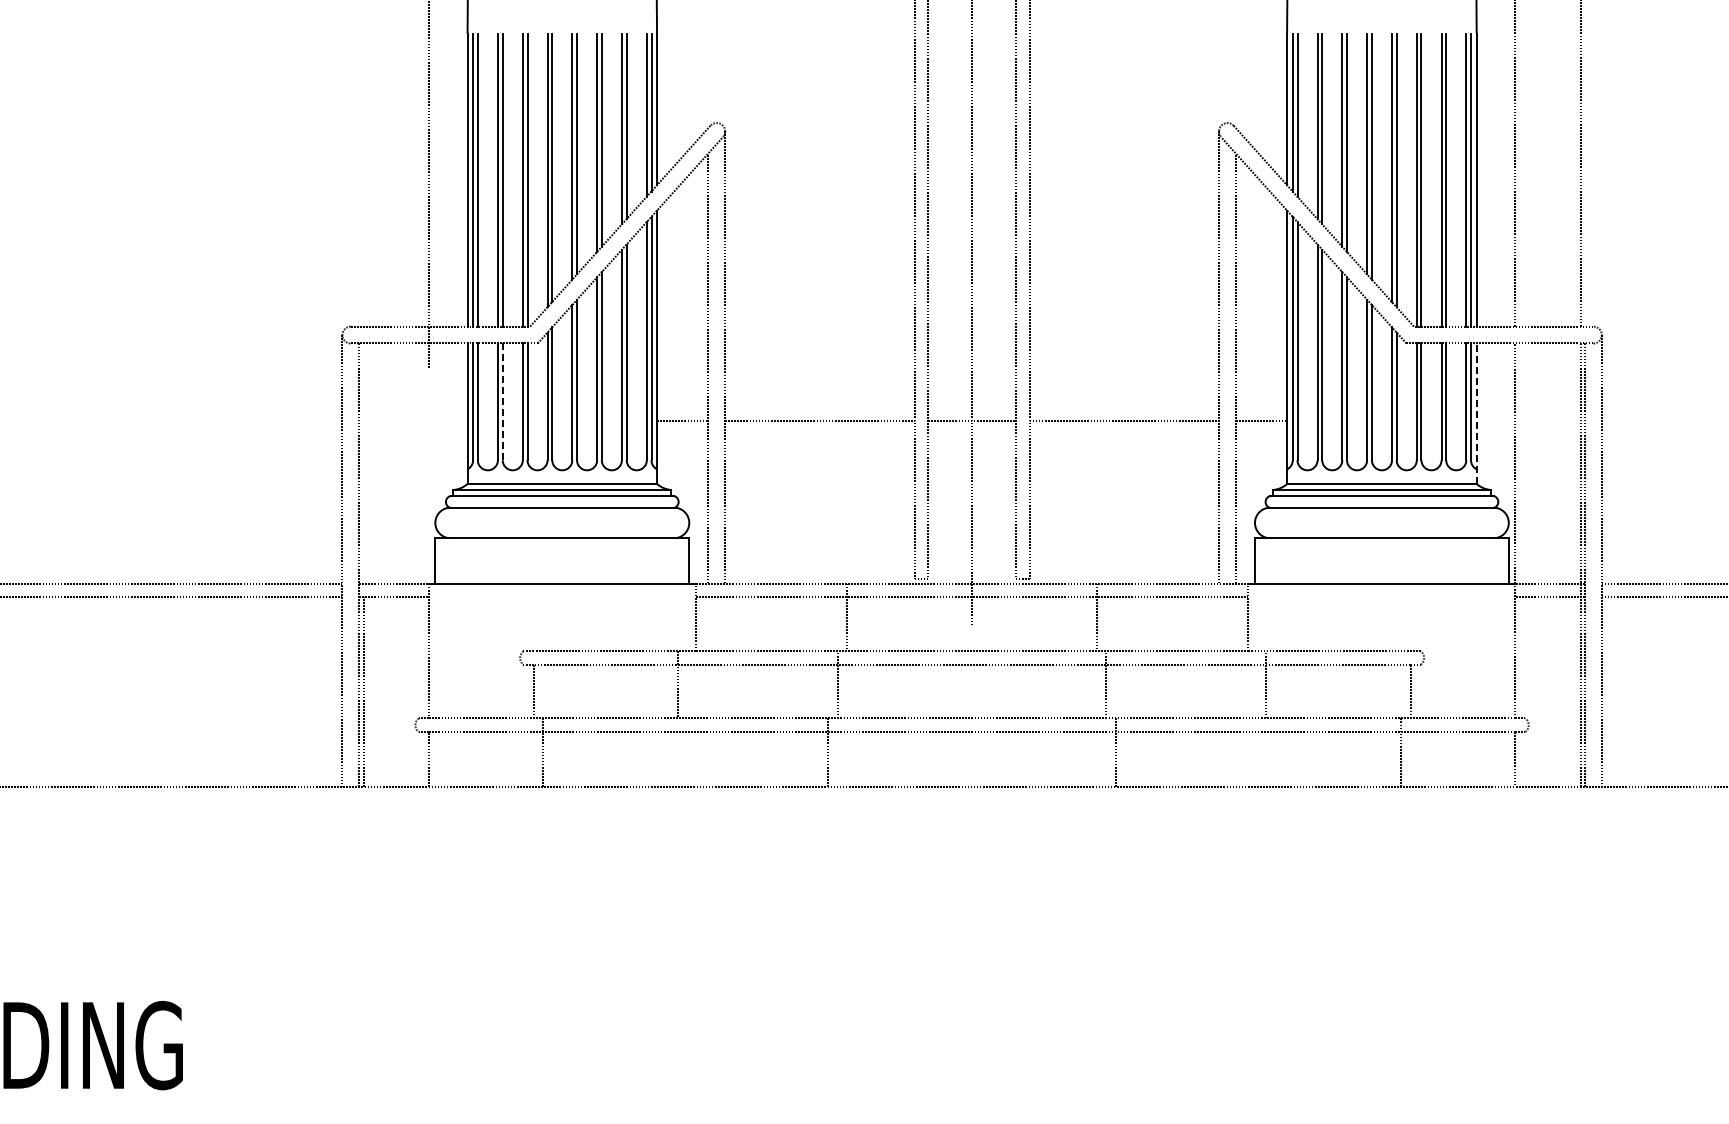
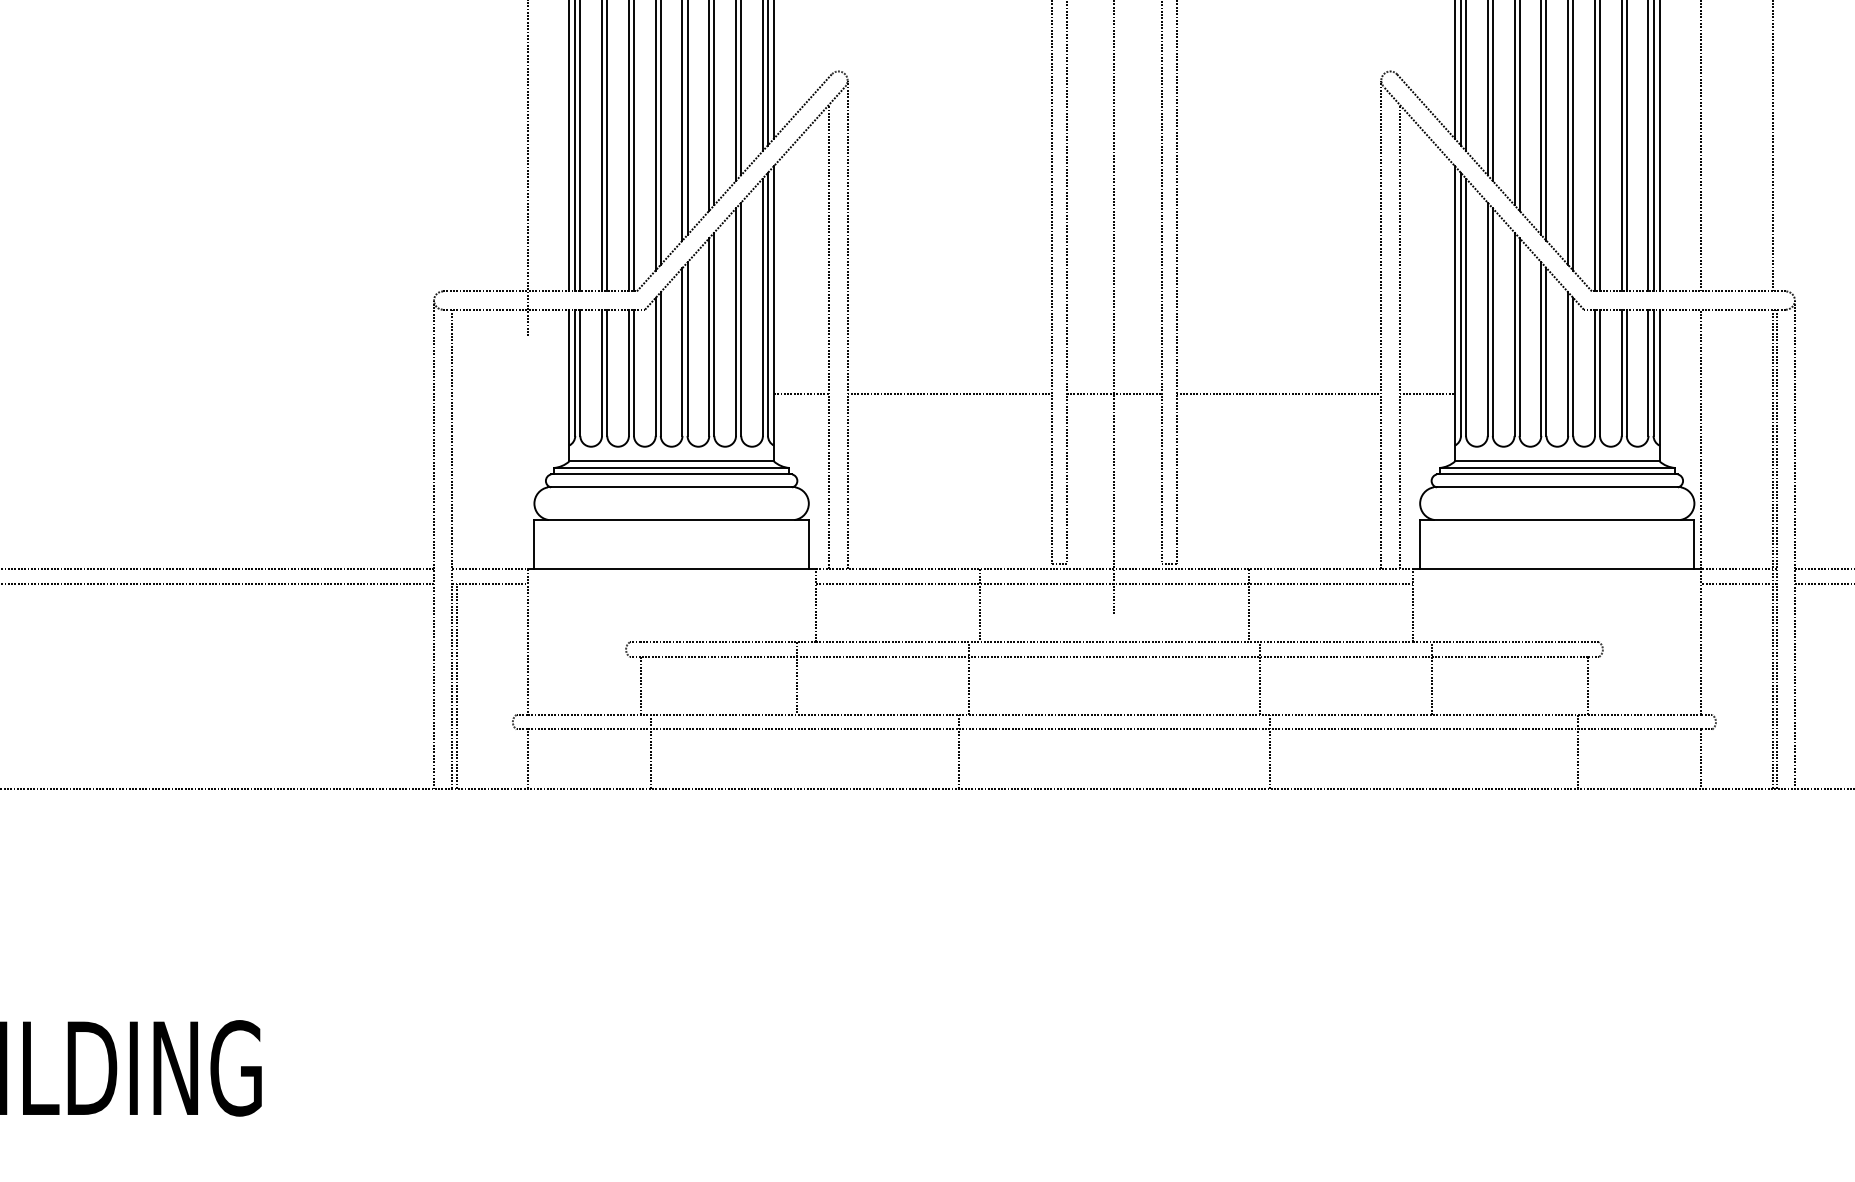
line: (502, 401) -> (607, 372), dashed -> solid
line: (1476, 413) -> (1659, 385), dashed -> solid

